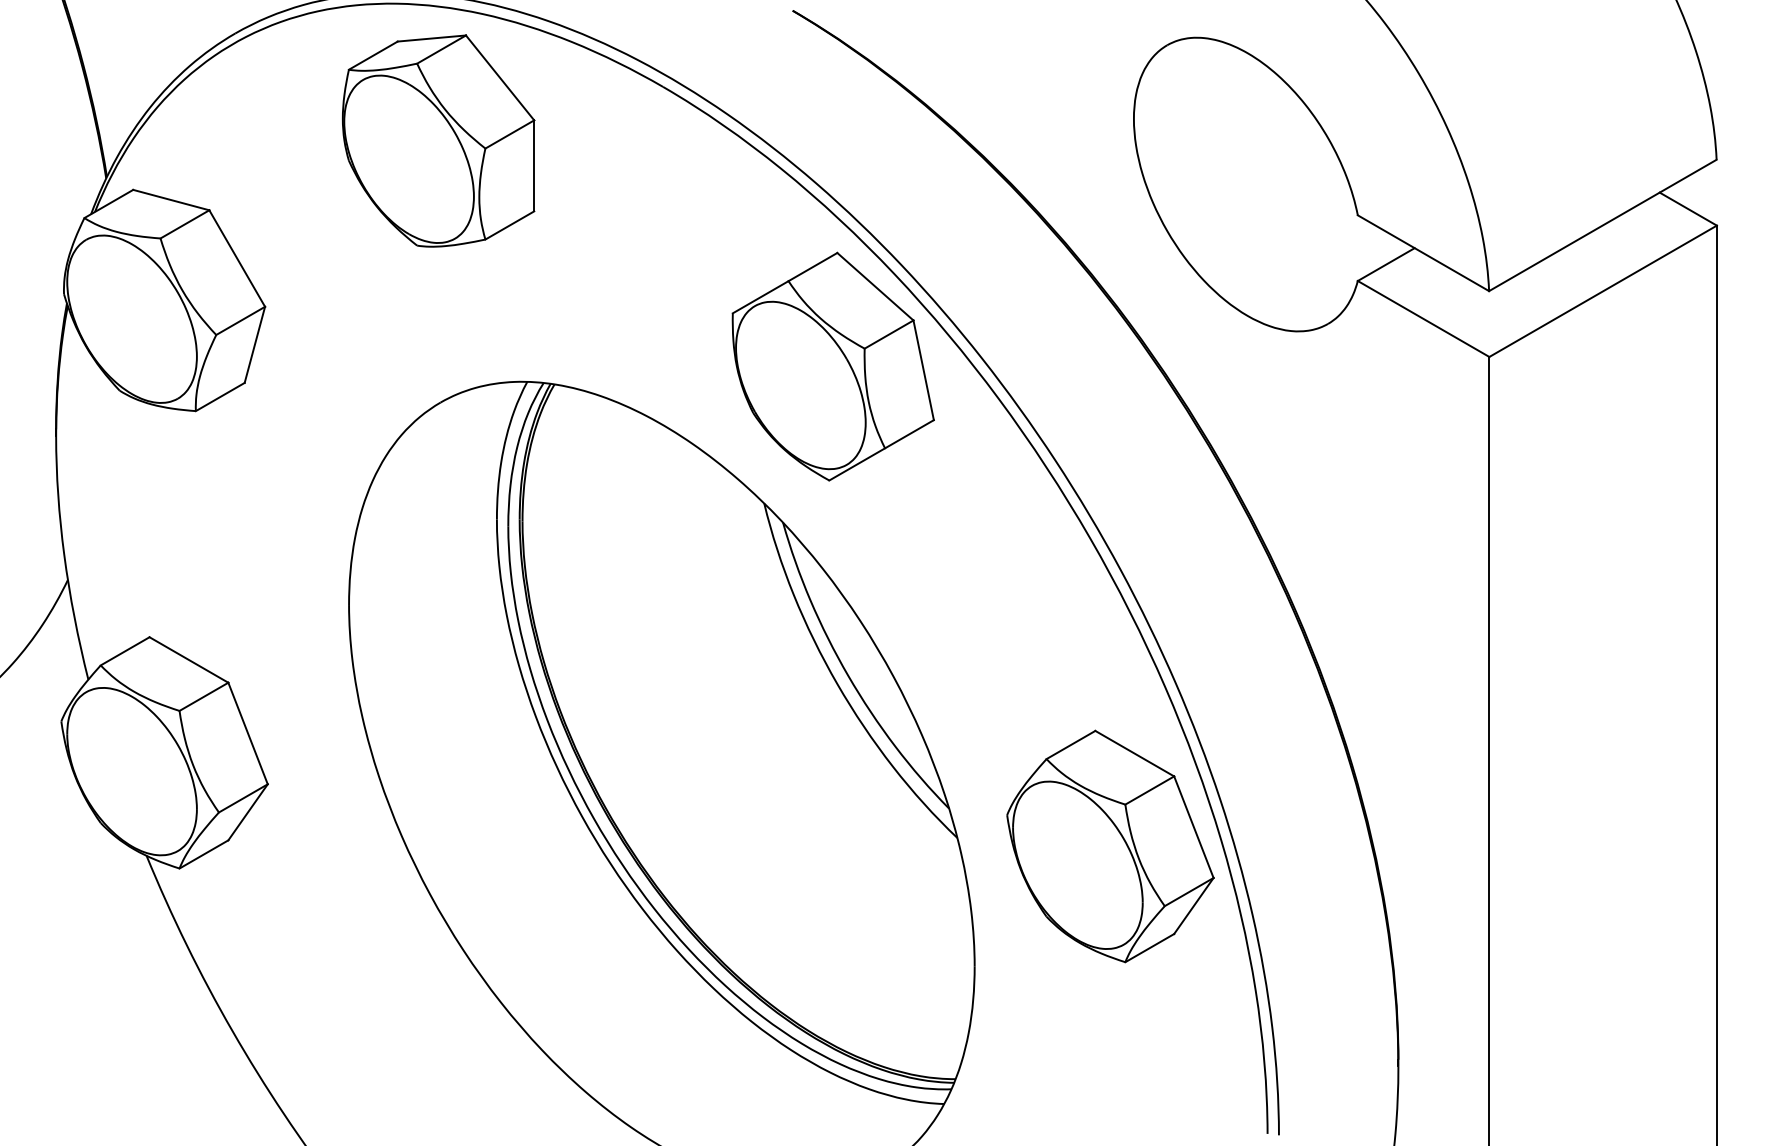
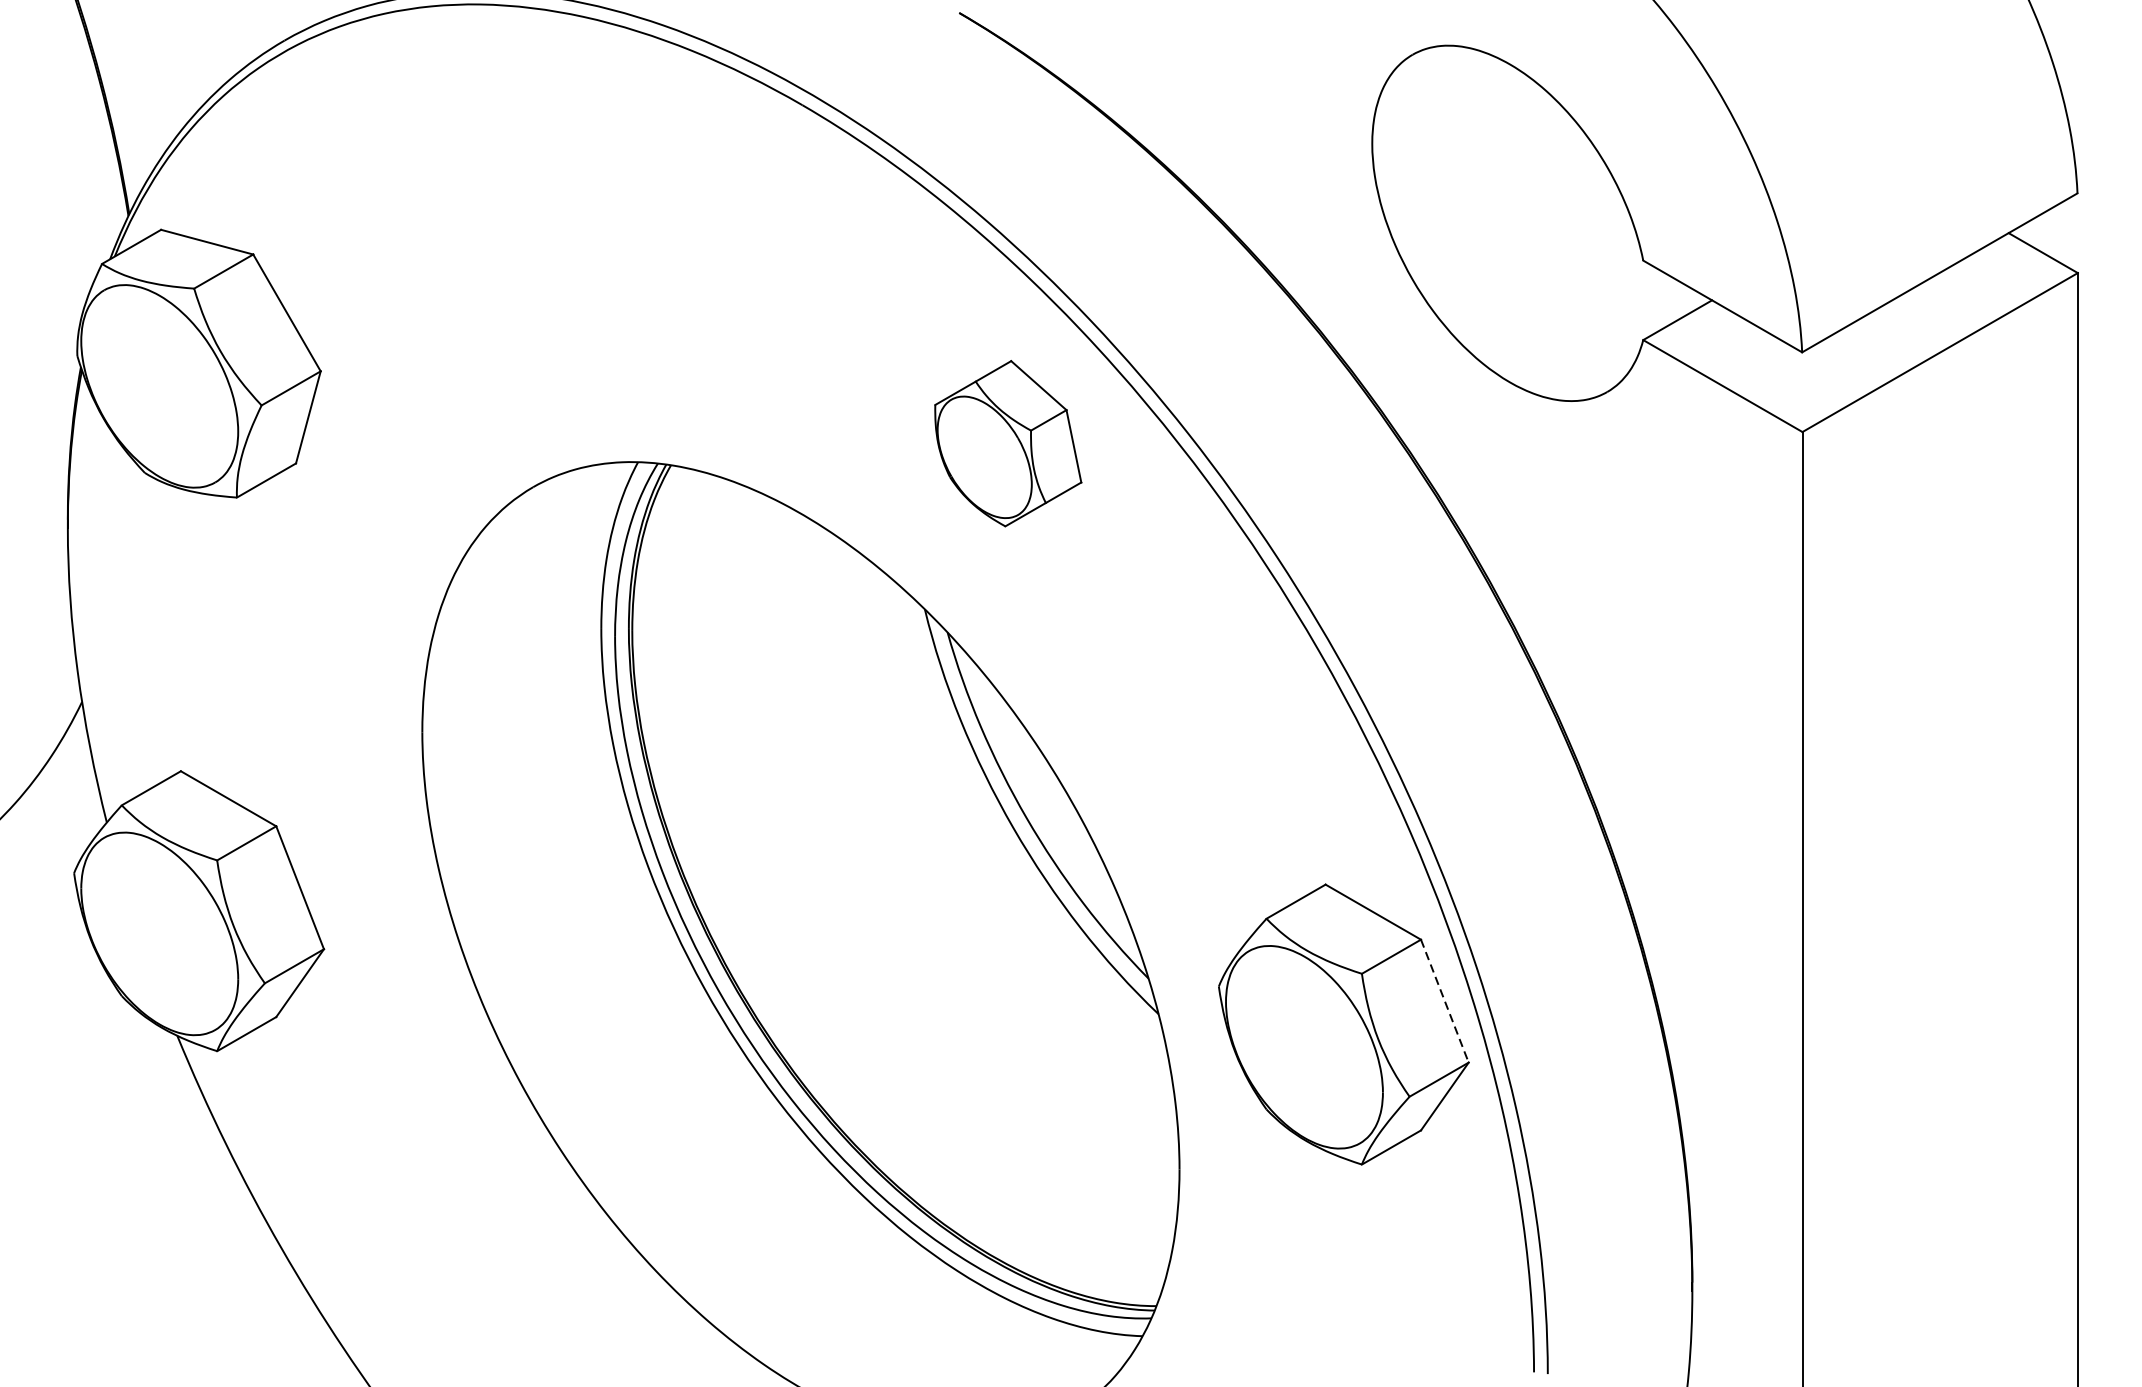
part: (438, 140) -> (530, 170), removed
part: (832, 366) -> (1007, 443), size x0.6
line: (1194, 827) -> (1445, 1001), solid -> dashed

